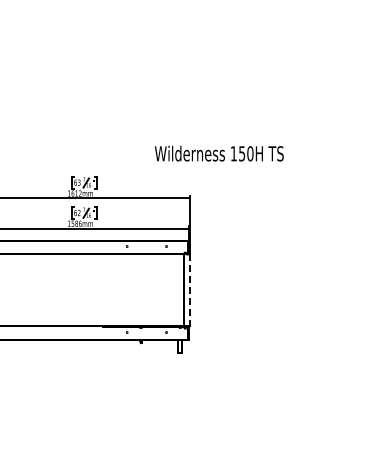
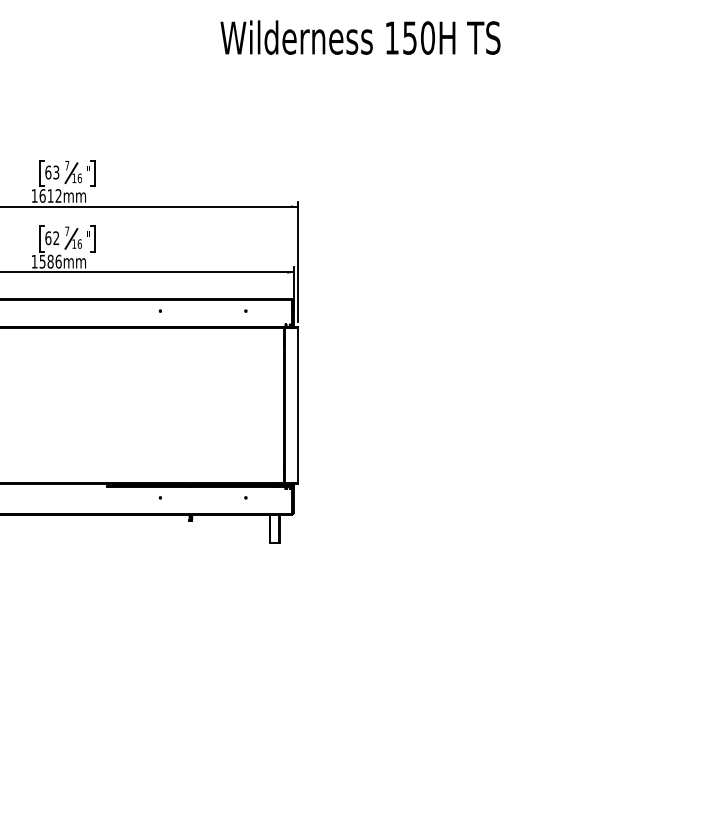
text: (219, 153) -> (360, 37), moved
line: (190, 290) -> (297, 406), dashed -> solid

